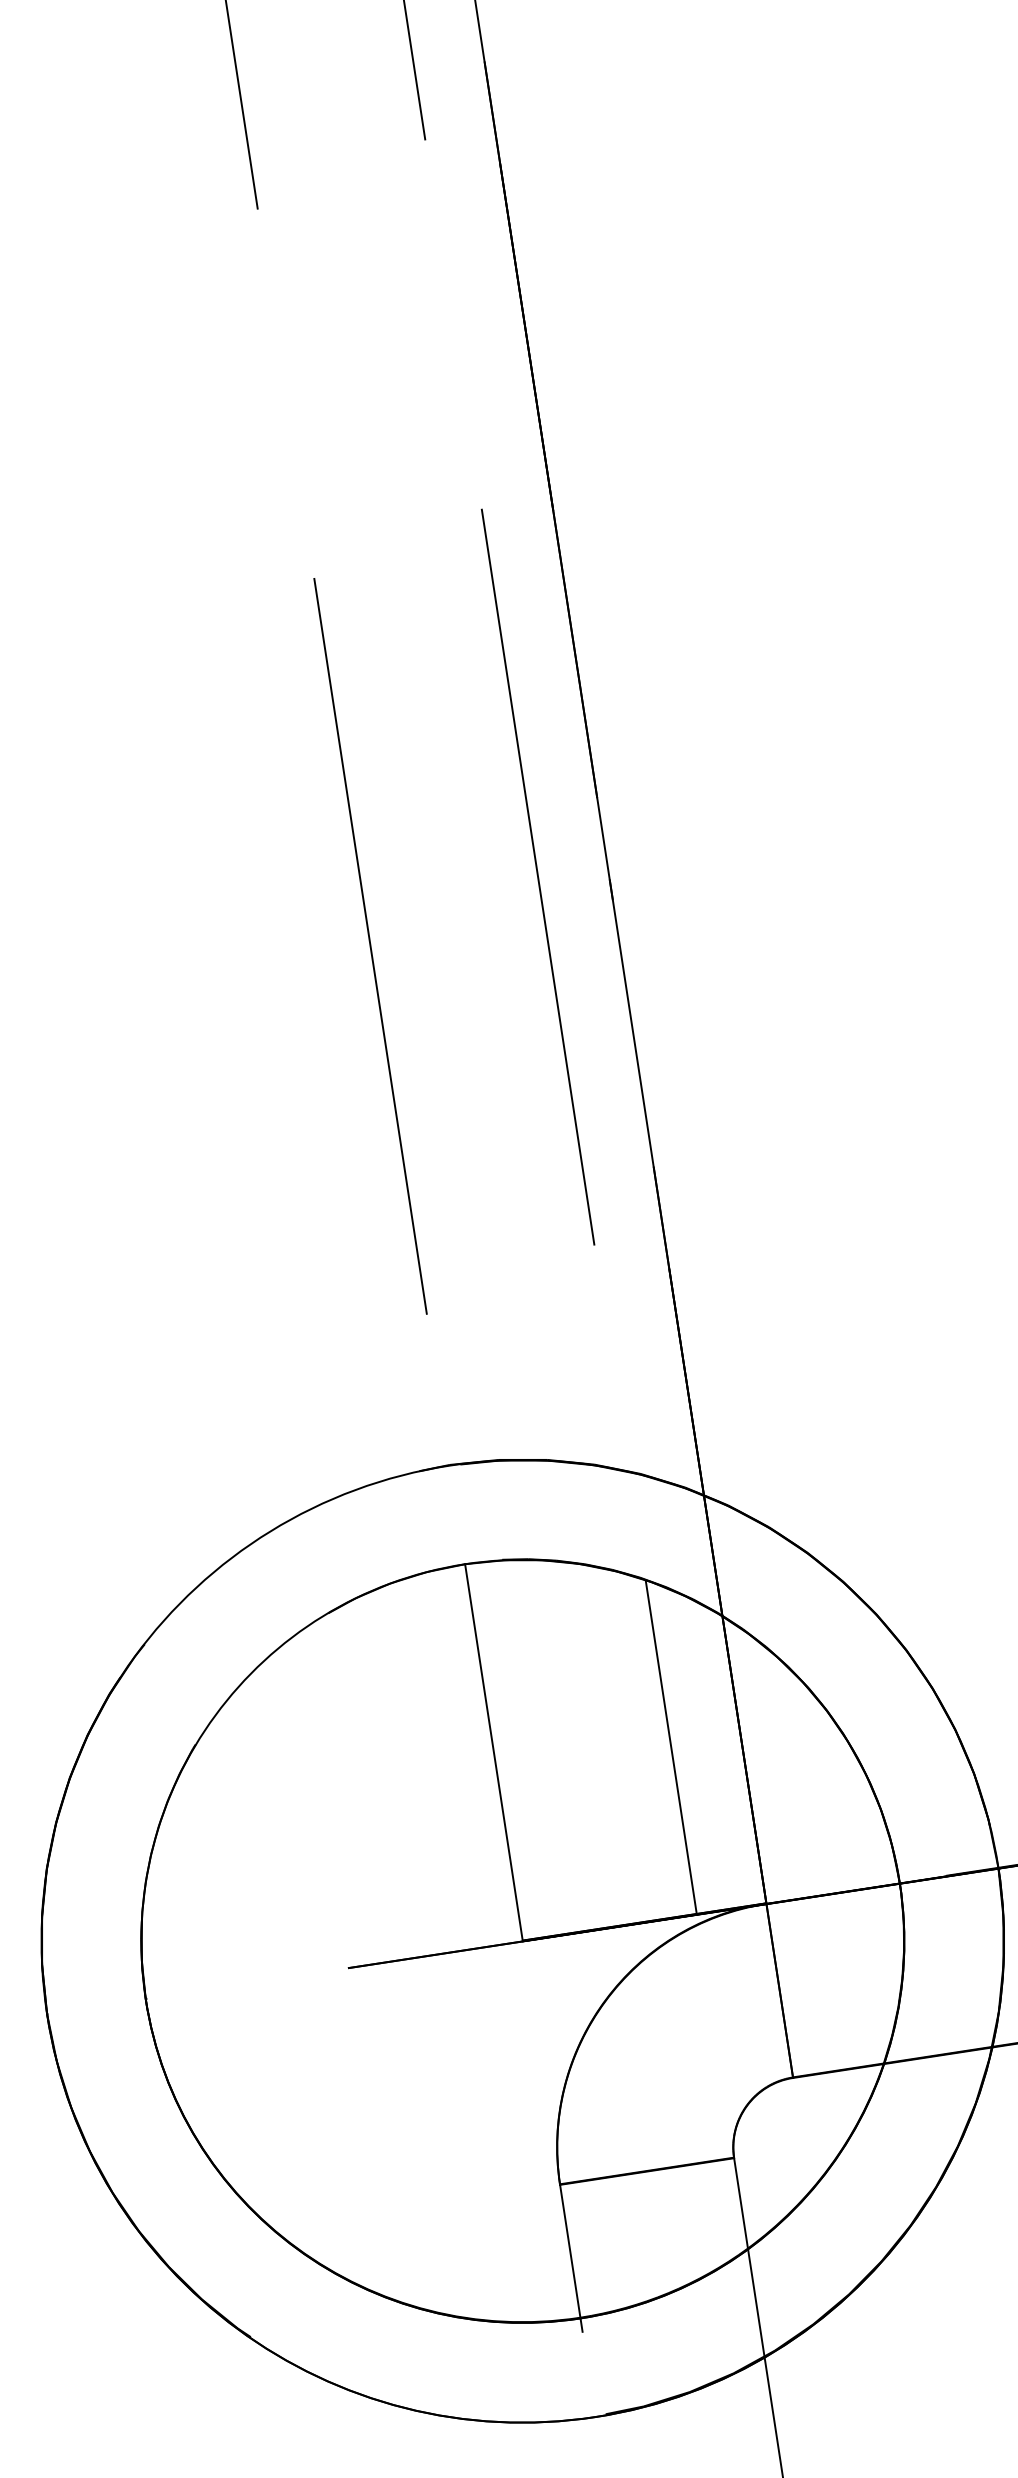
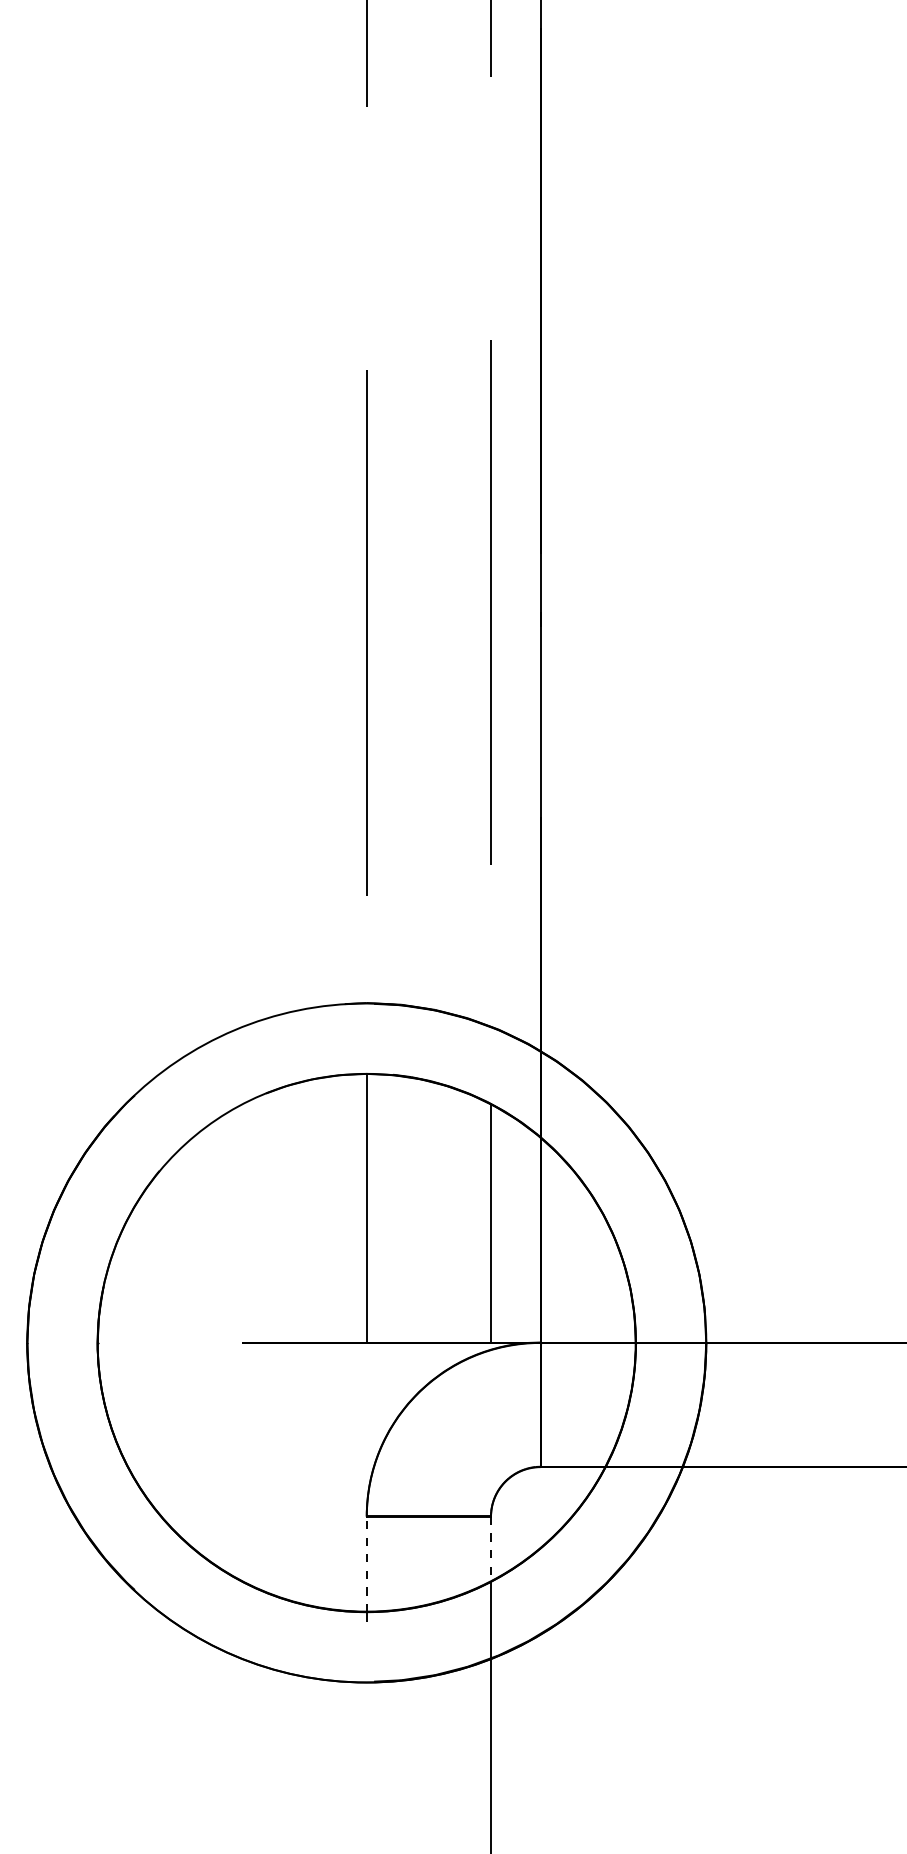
line: (740, 2204) -> (490, 1549), solid -> dashed
line: (569, 2251) -> (366, 1564), solid -> dashed

